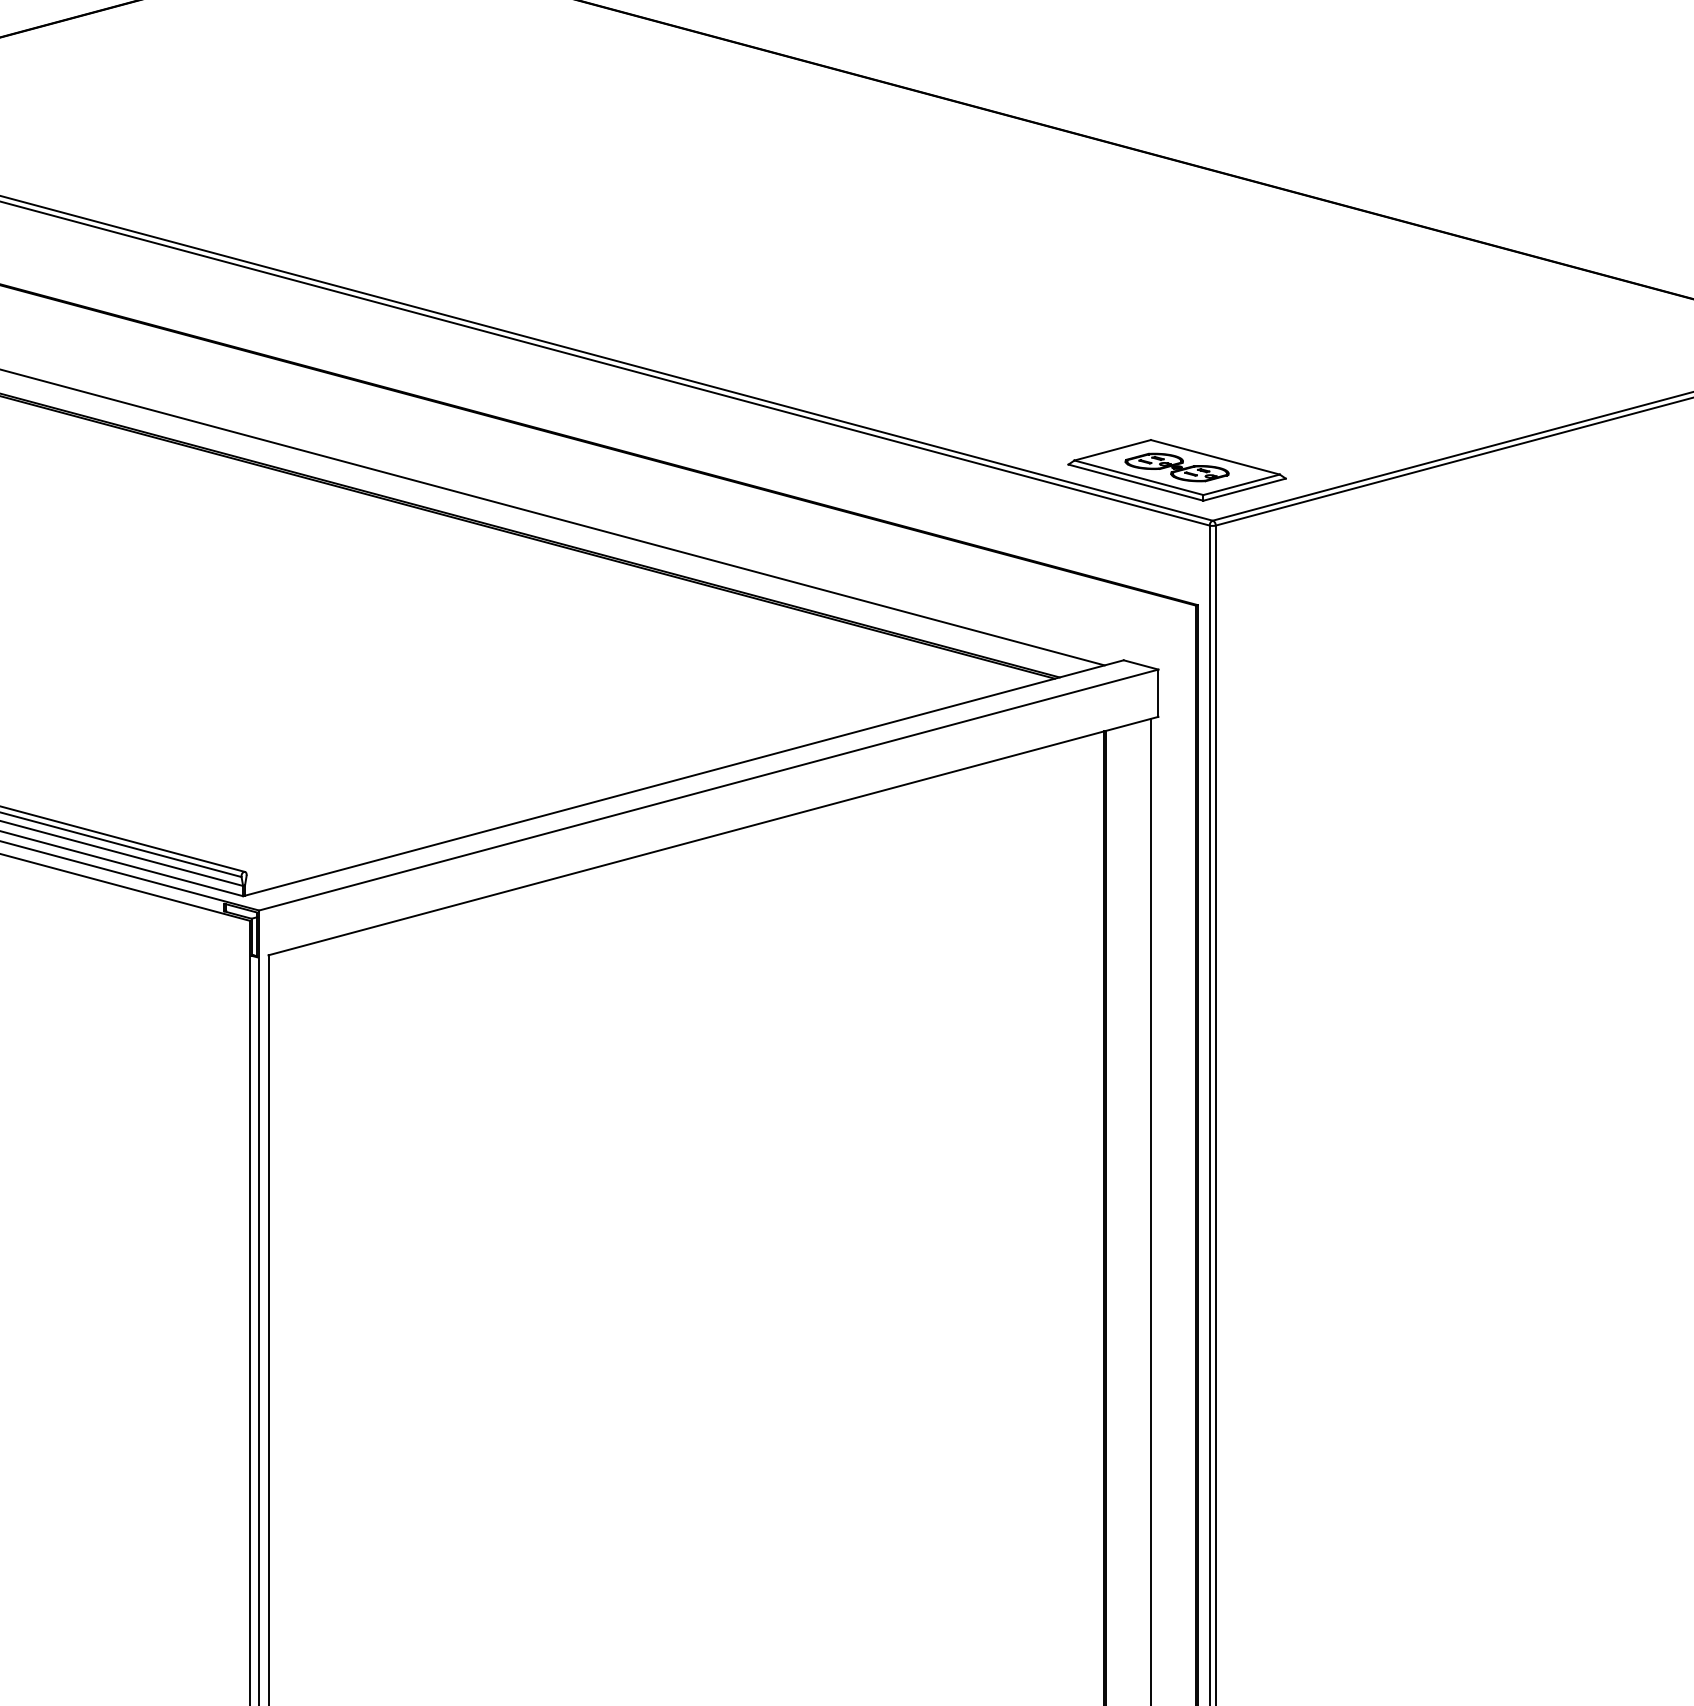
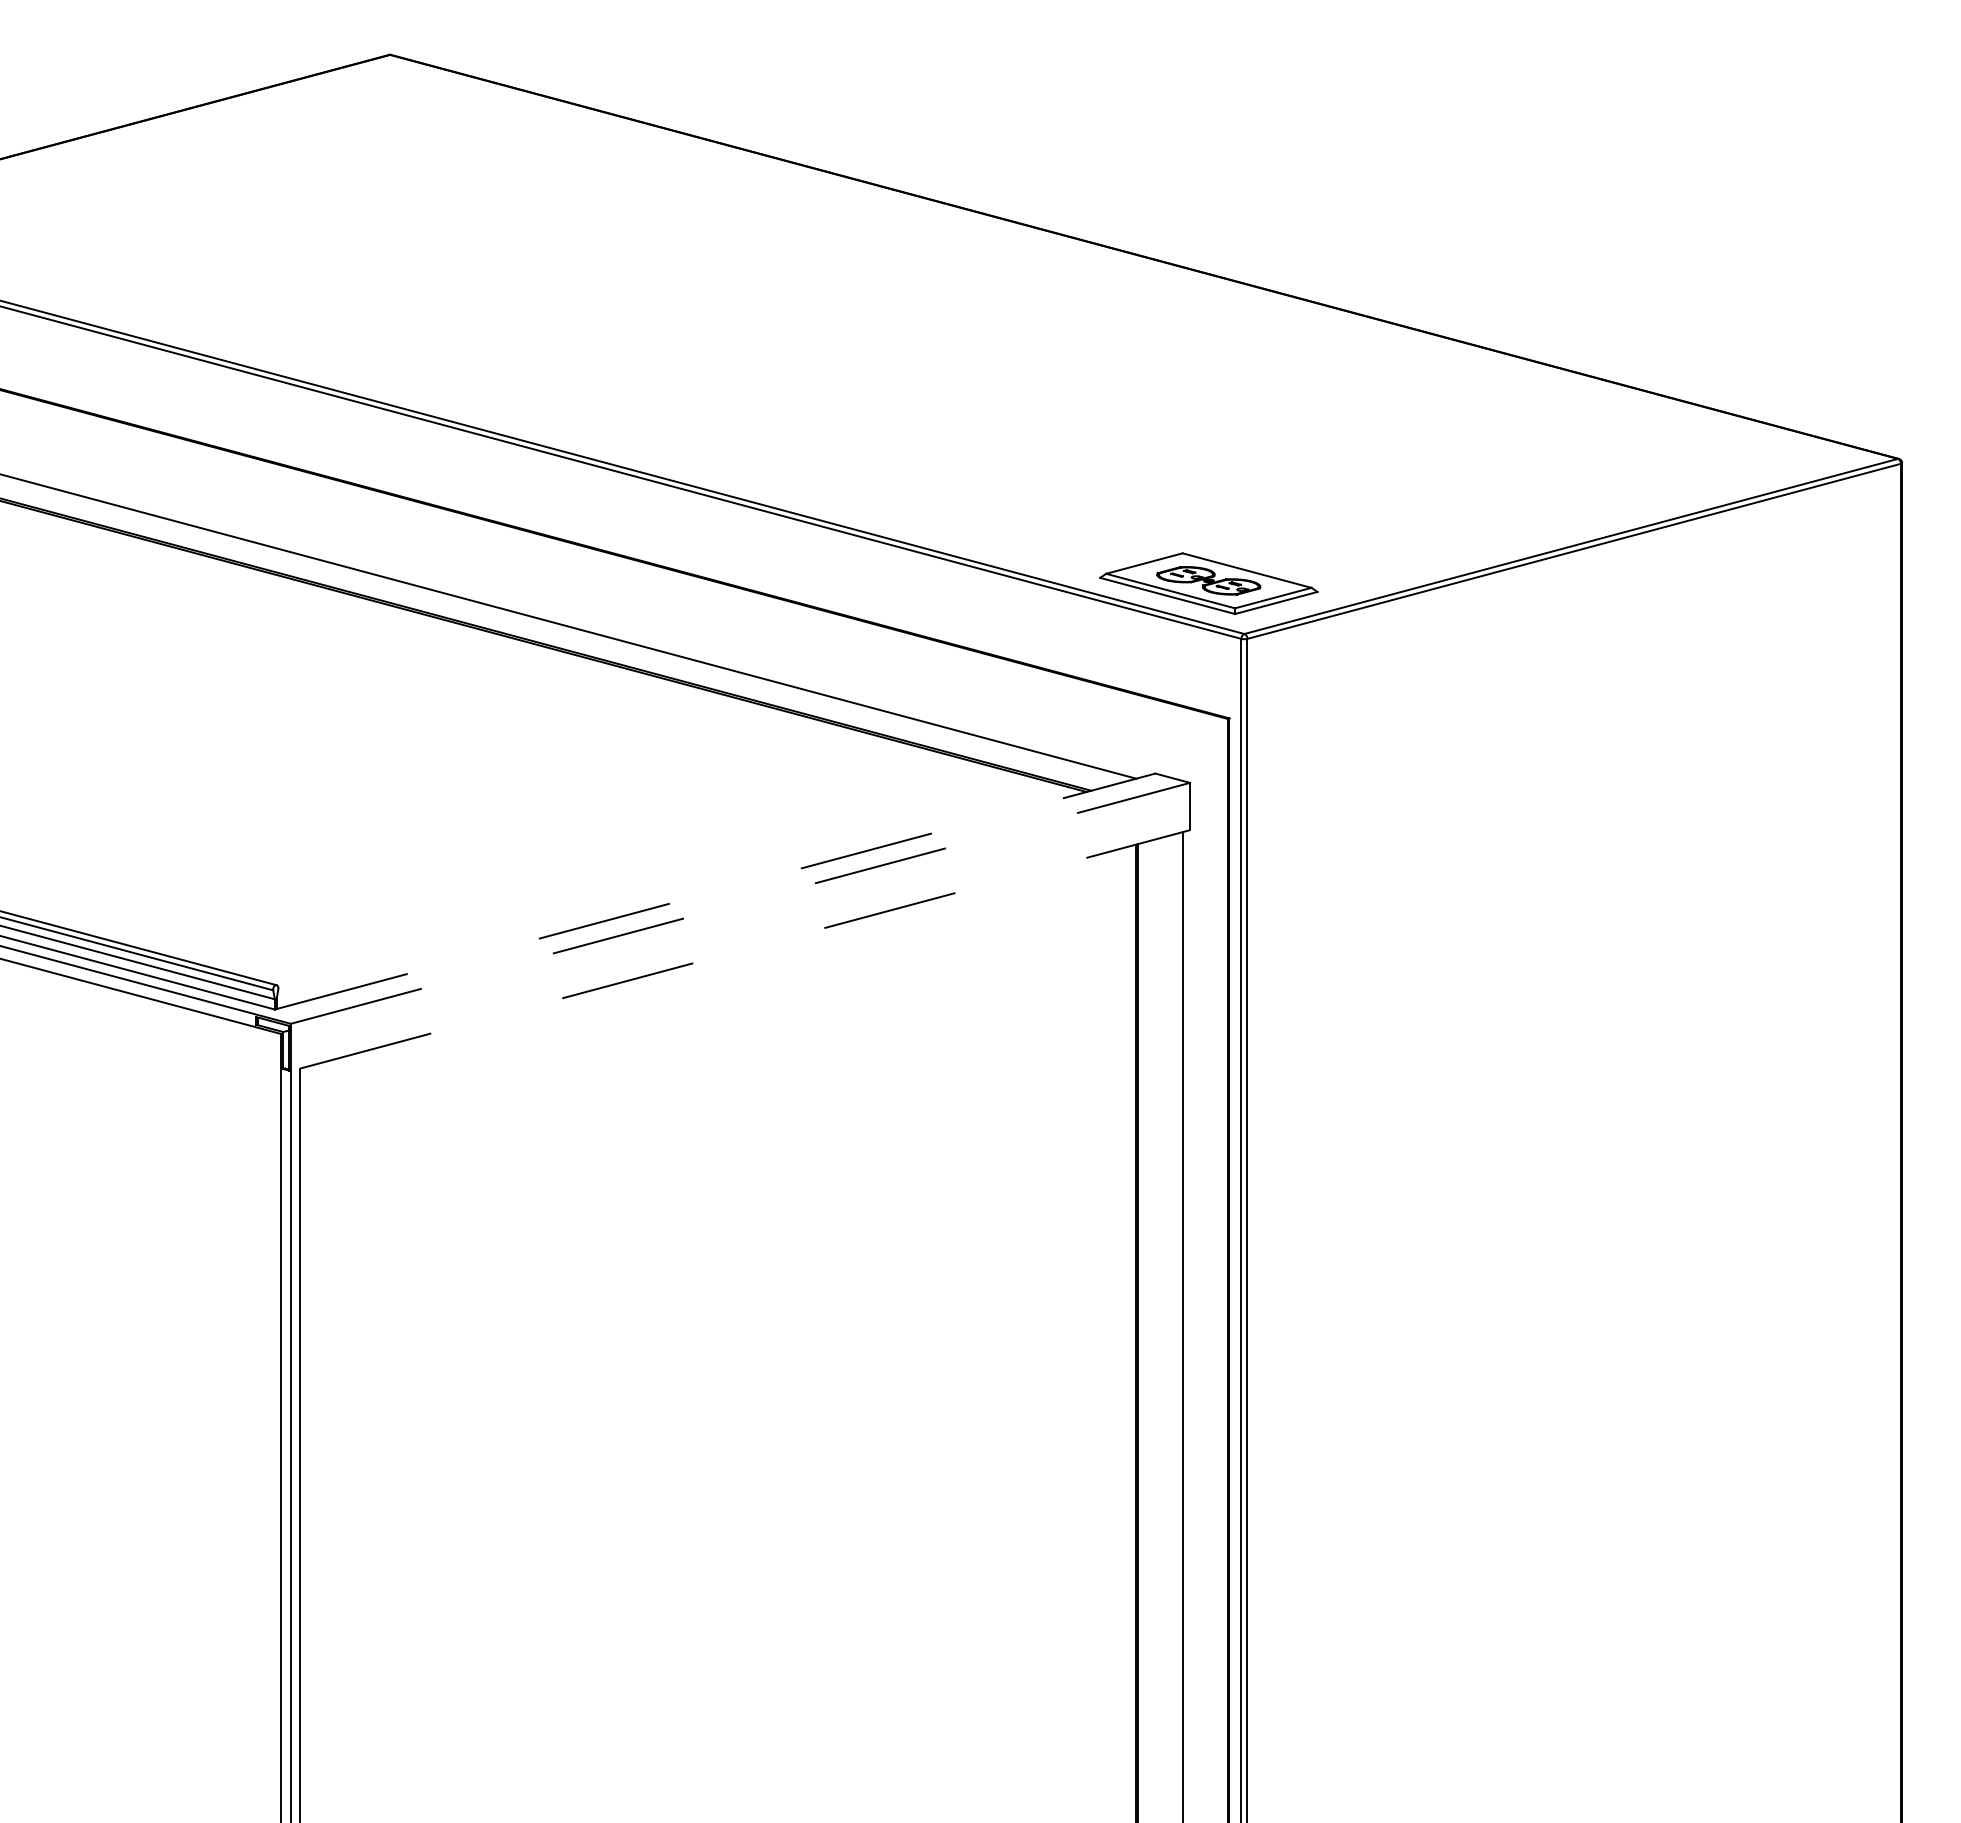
line: (684, 778) -> (716, 891), solid -> dashed
line: (708, 790) -> (740, 903), solid -> dashed
line: (713, 836) -> (745, 949), solid -> dashed

